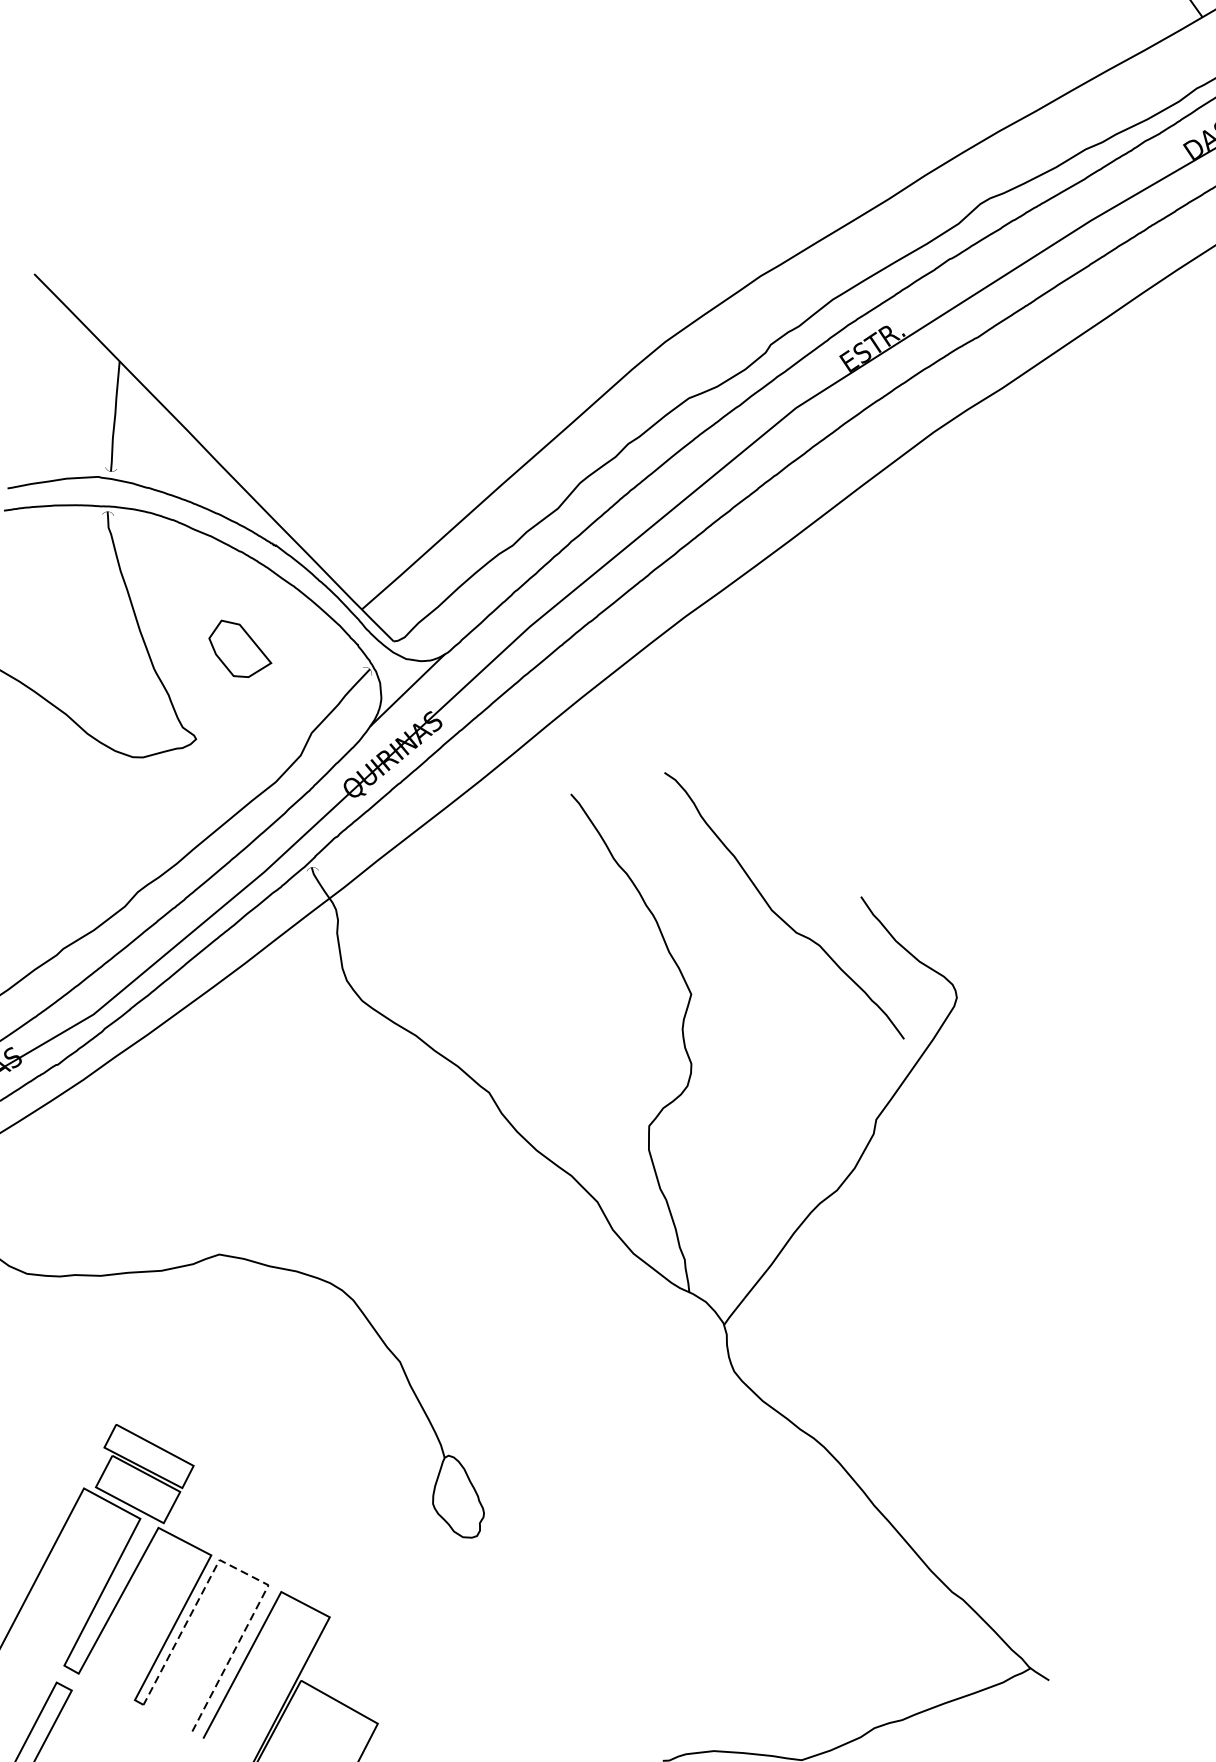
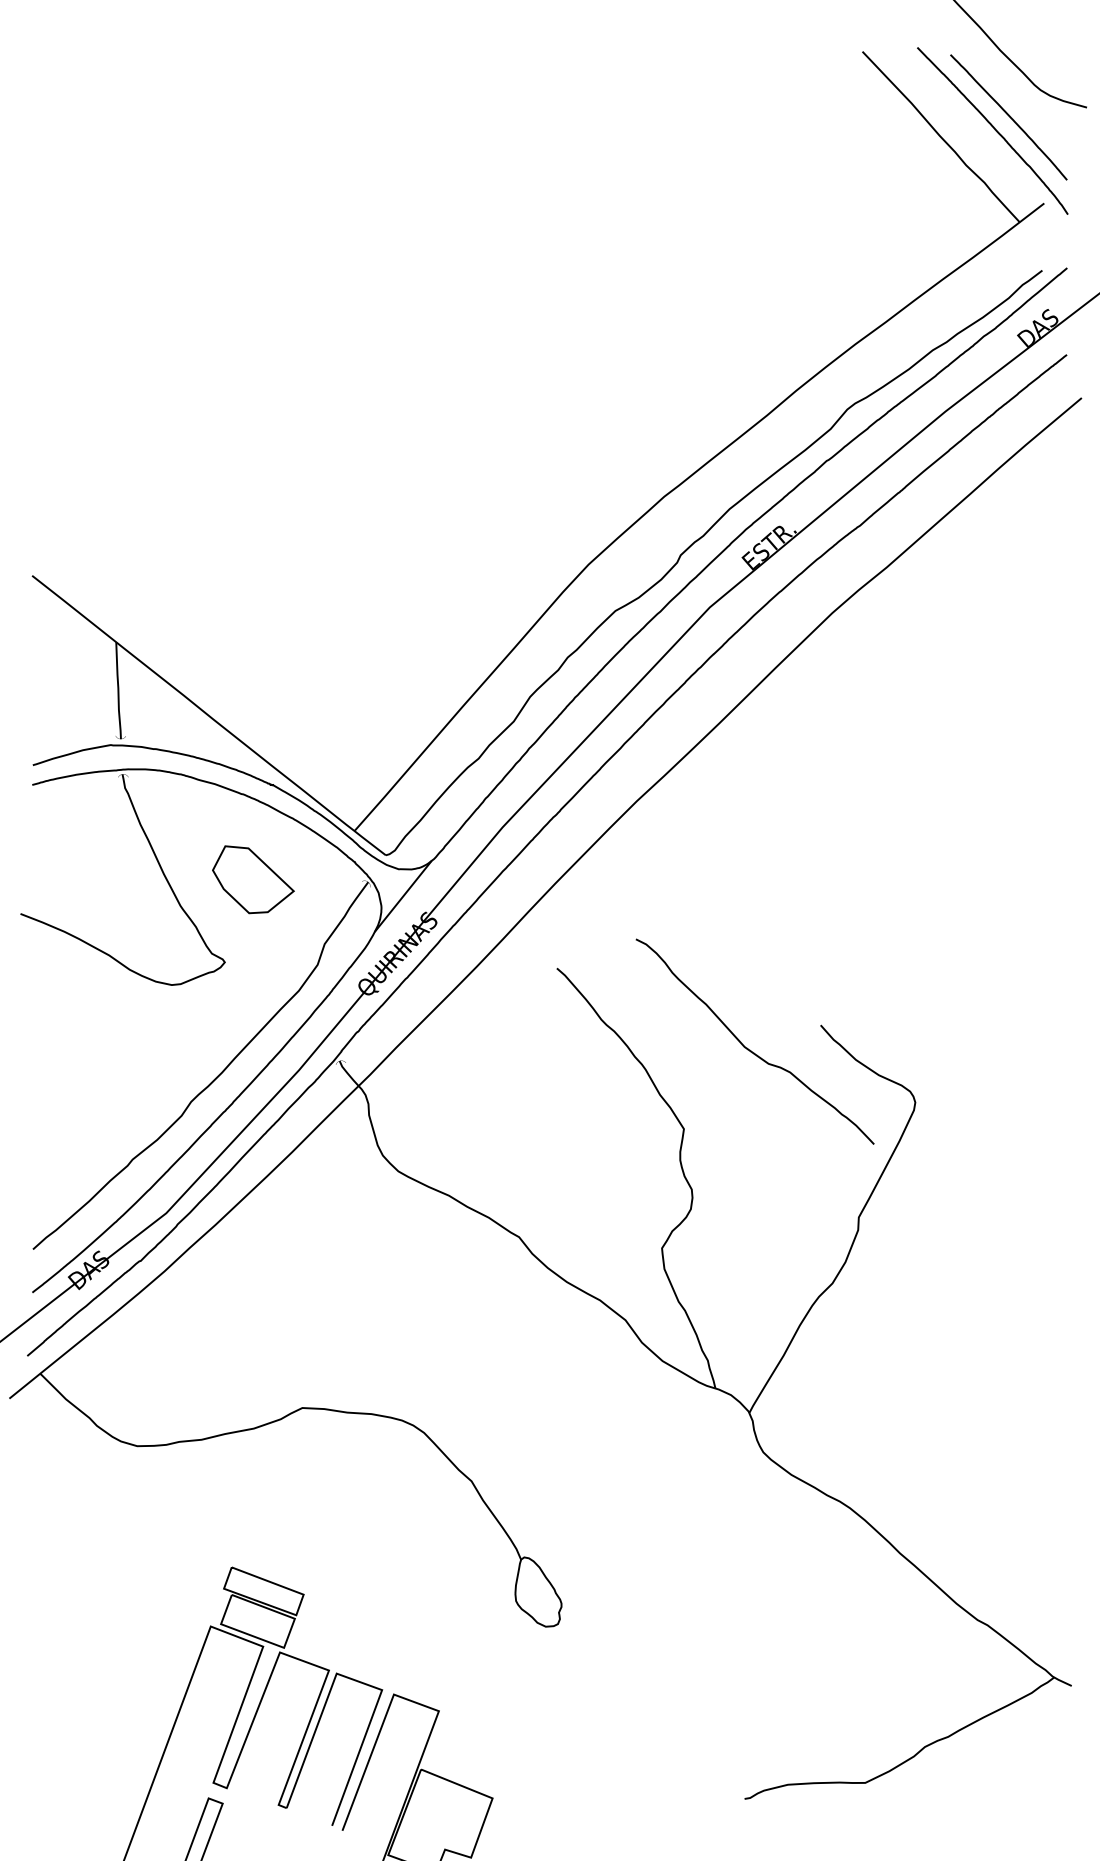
part: (240, 649) -> (253, 879), size x1.43
line: (244, 1573) -> (359, 1682), dashed -> solid

